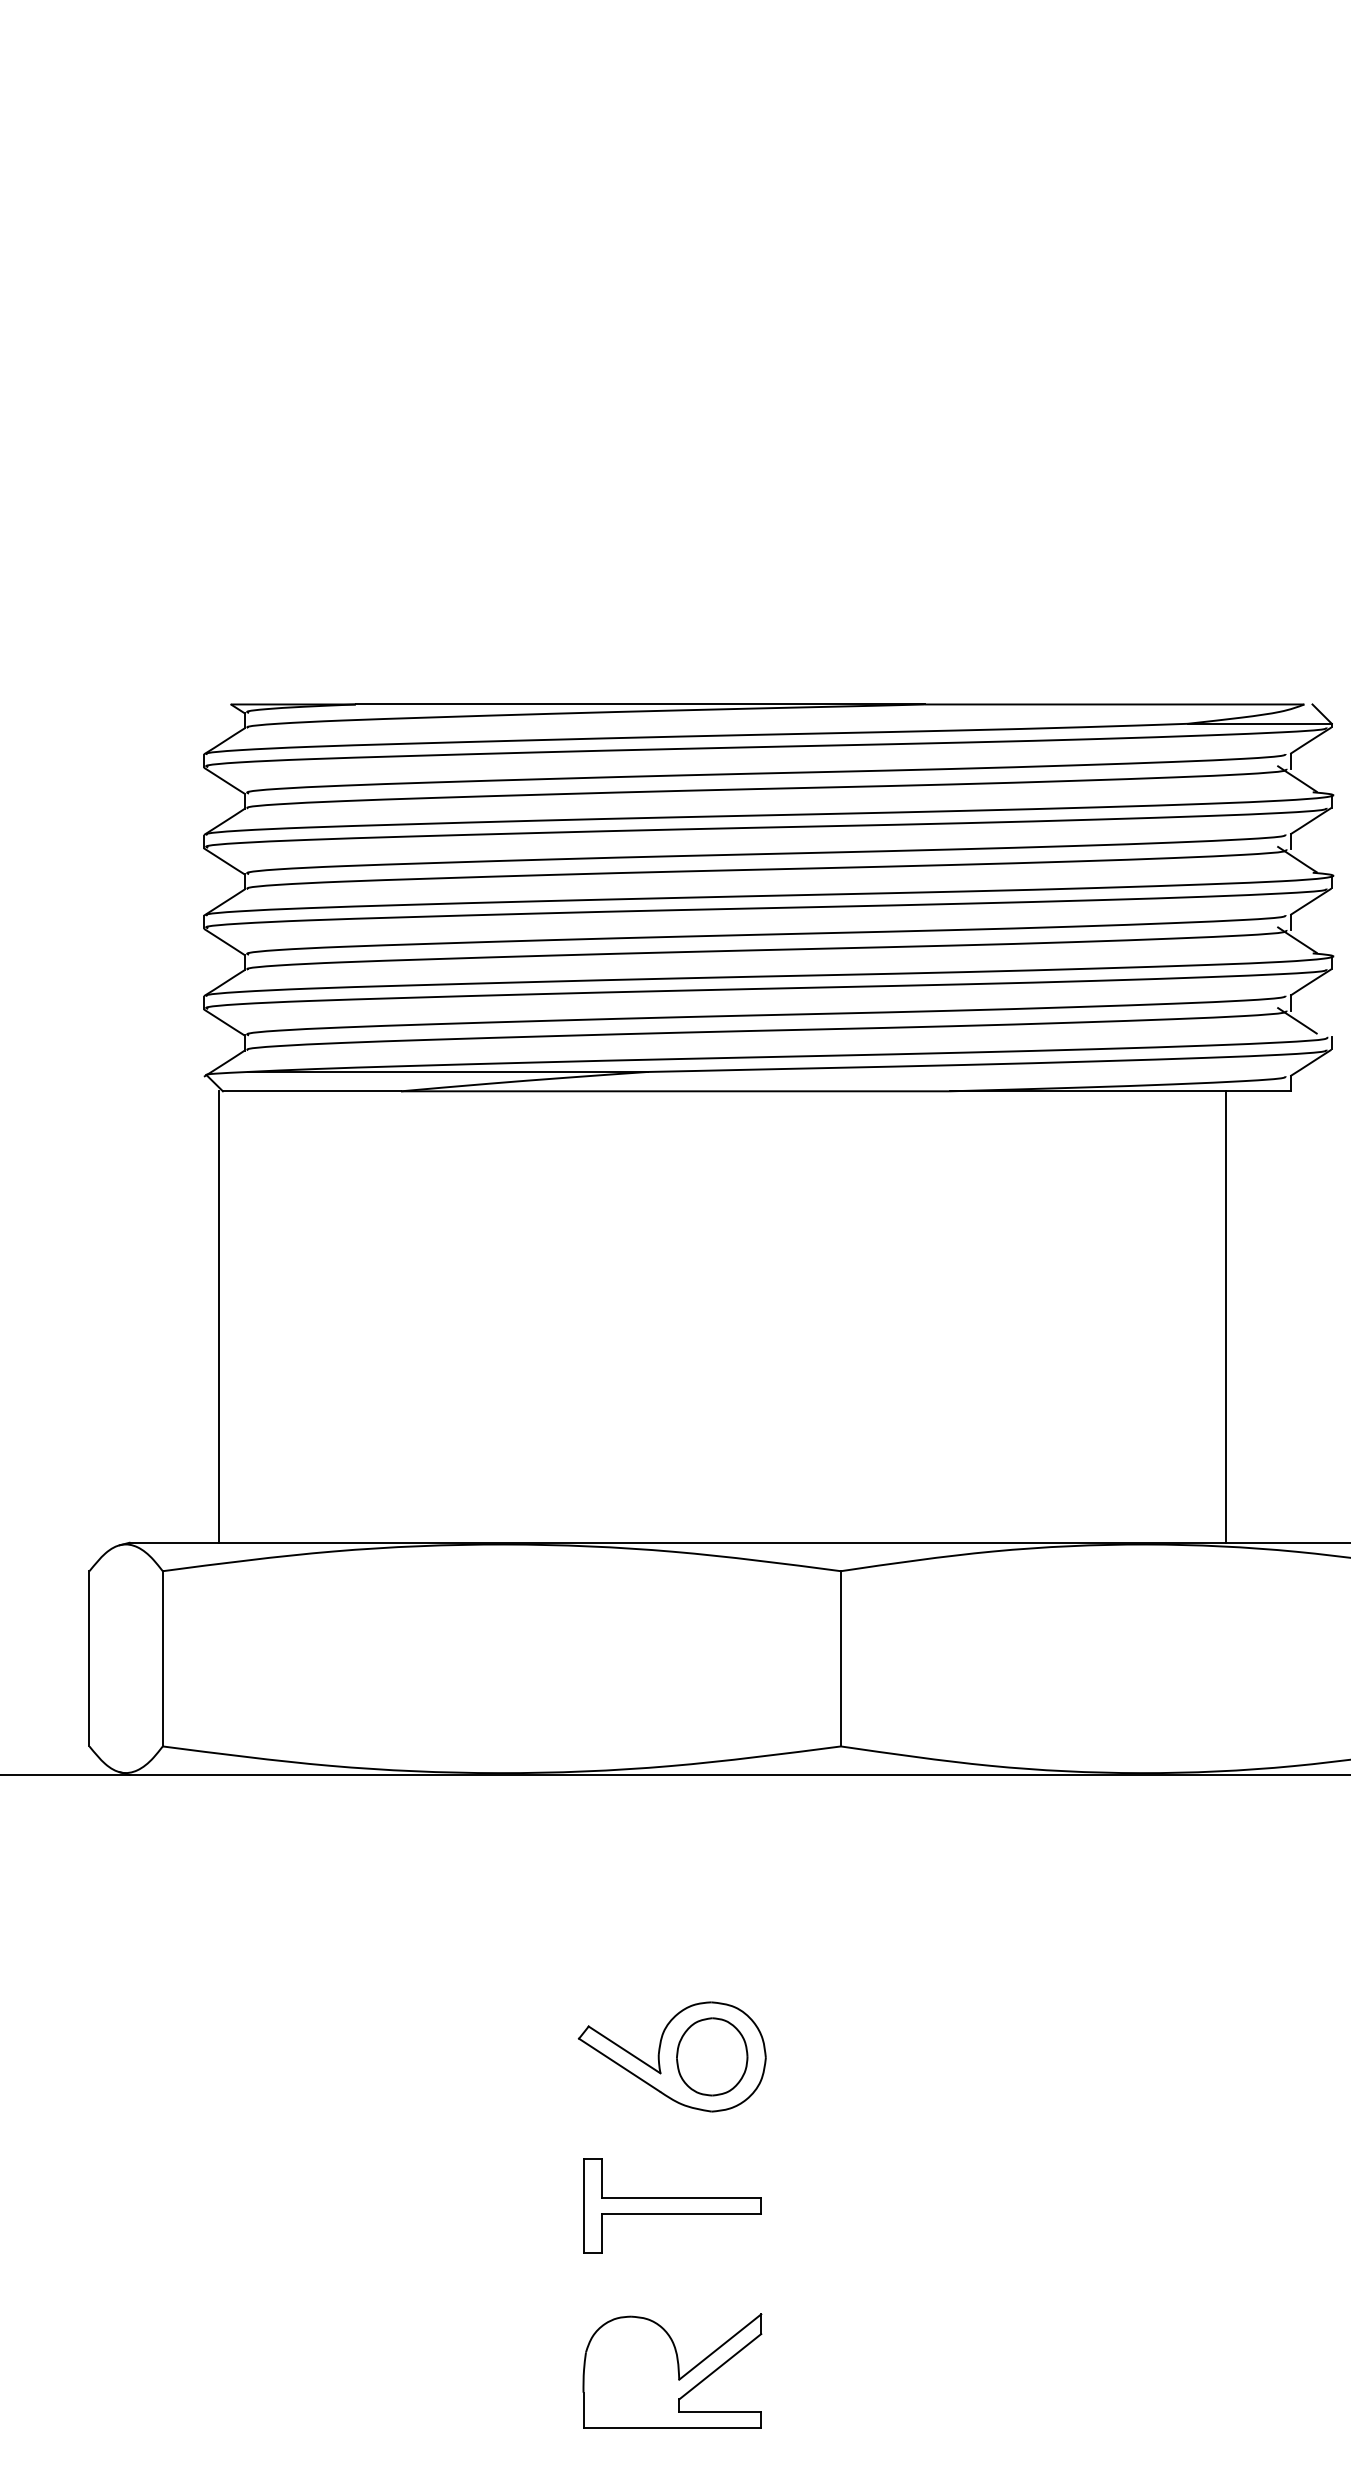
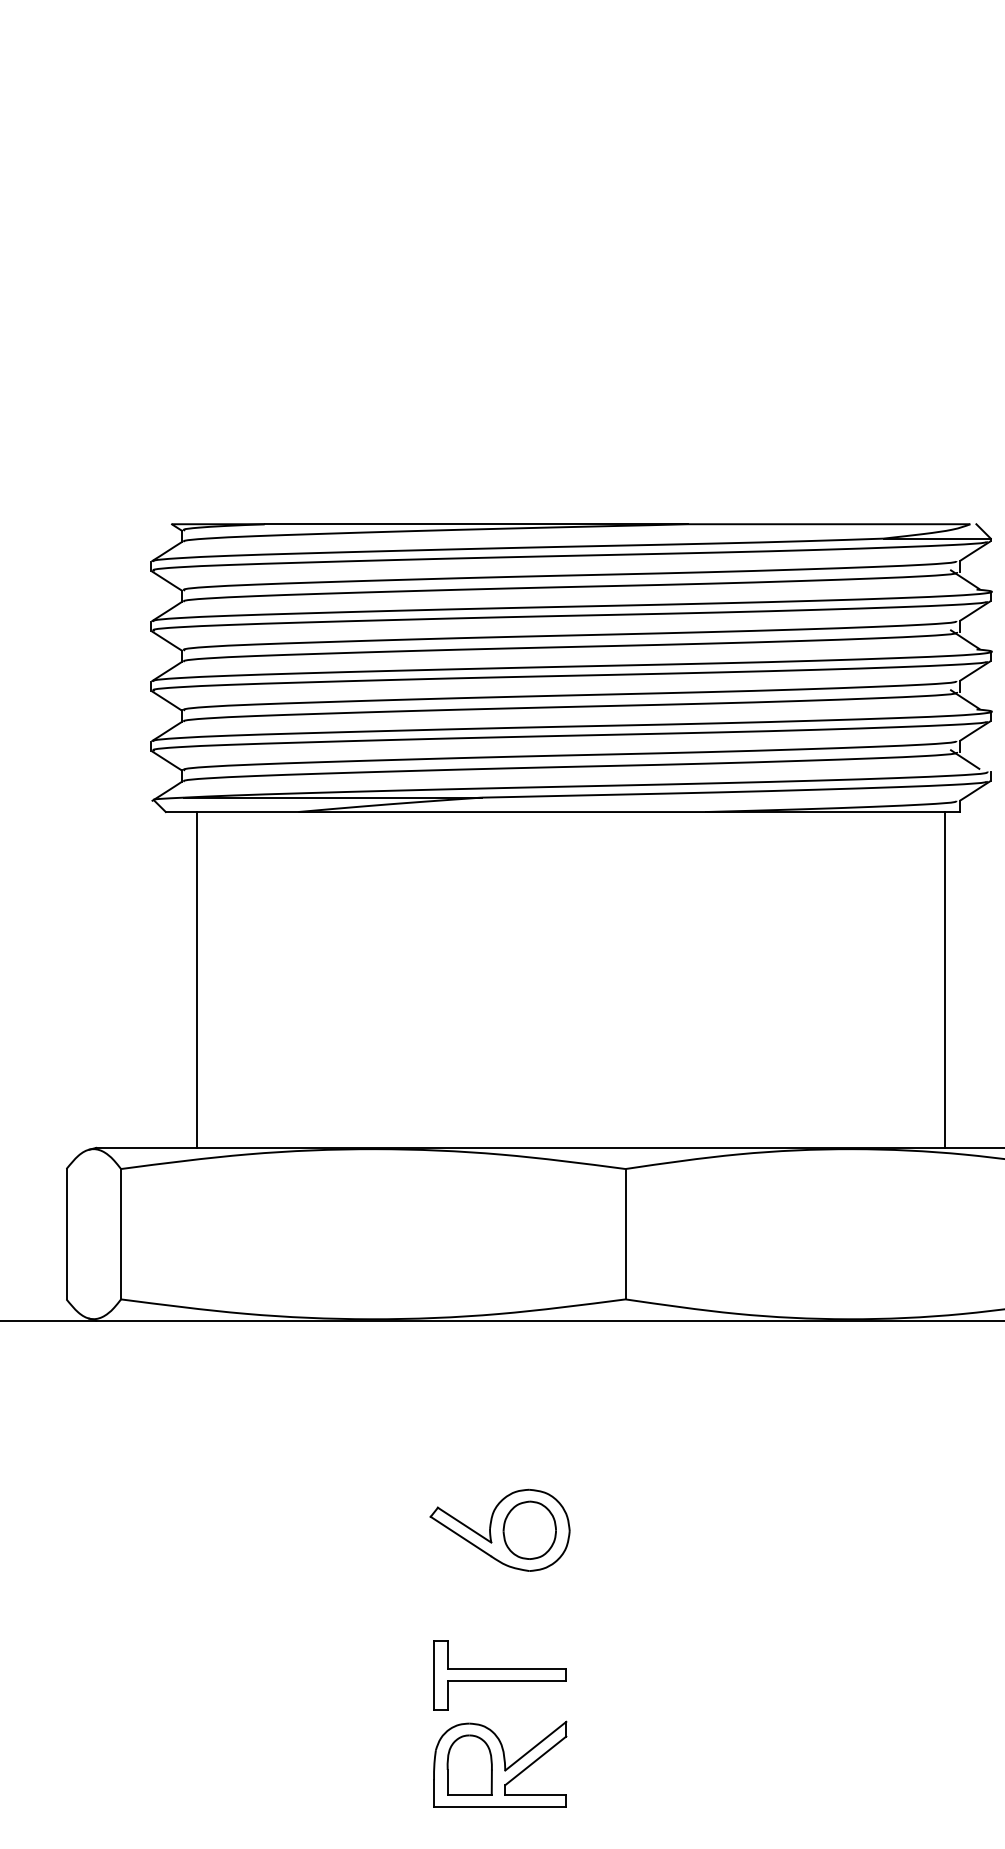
line: (219, 1316) -> (197, 979), moved
line: (1226, 1316) -> (945, 979), moved
part: (671, 2206) -> (499, 1675), moved
part: (631, 2371) -> (469, 1764), added

